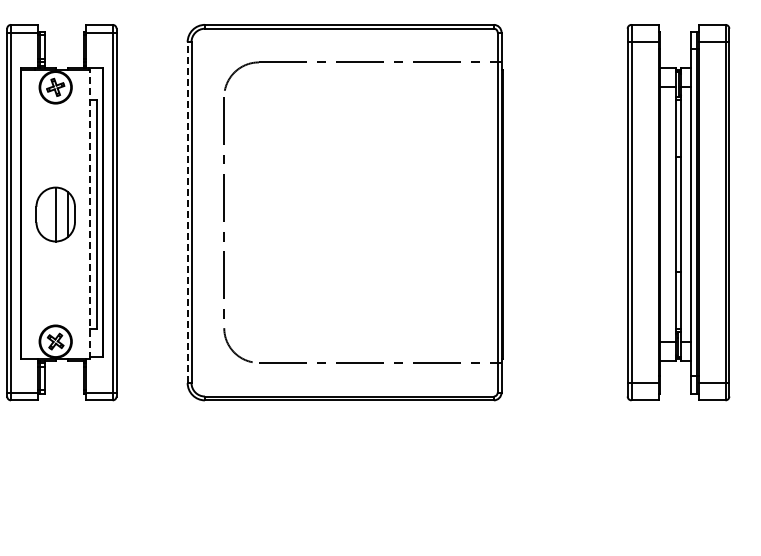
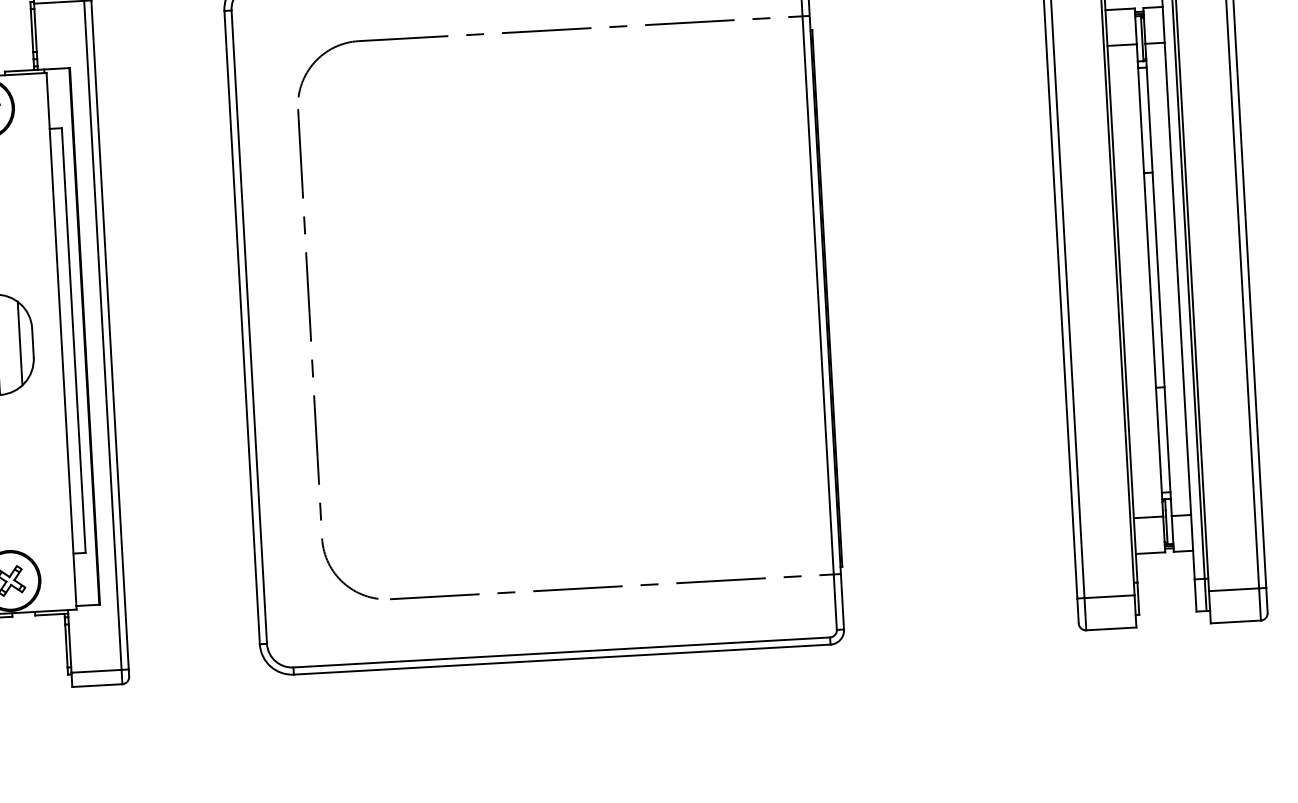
line: (187, 212) -> (241, 327), dashed -> solid
line: (90, 214) -> (61, 341), dashed -> solid

